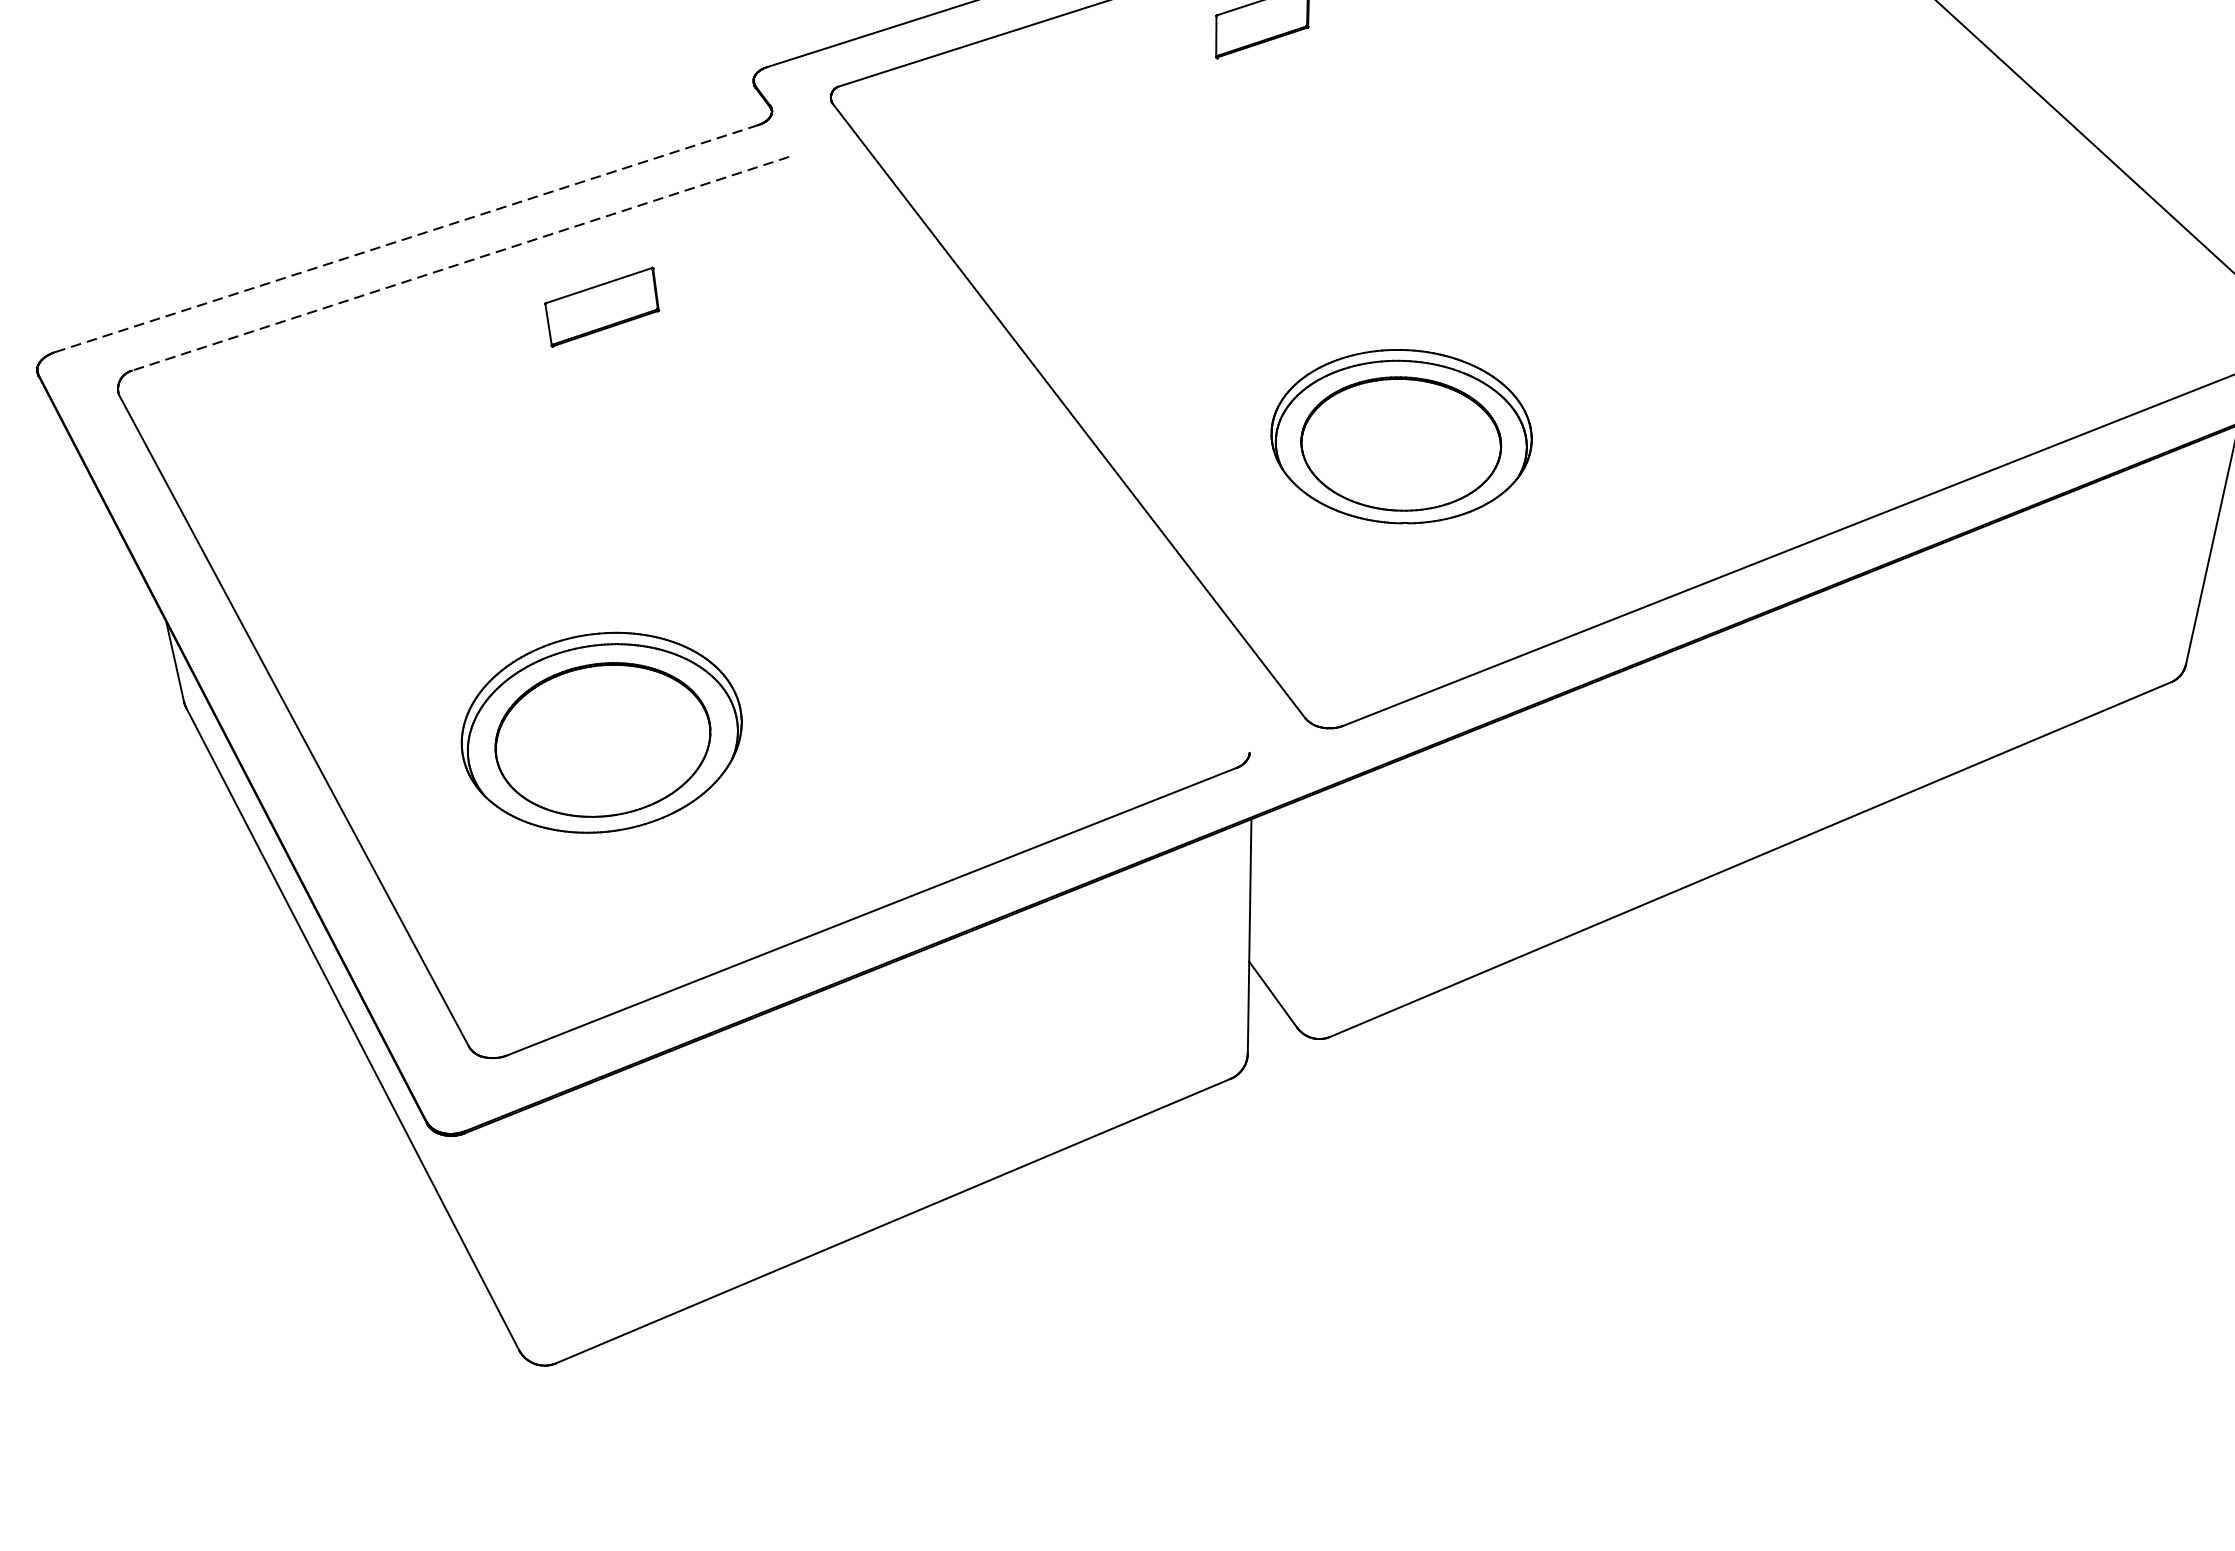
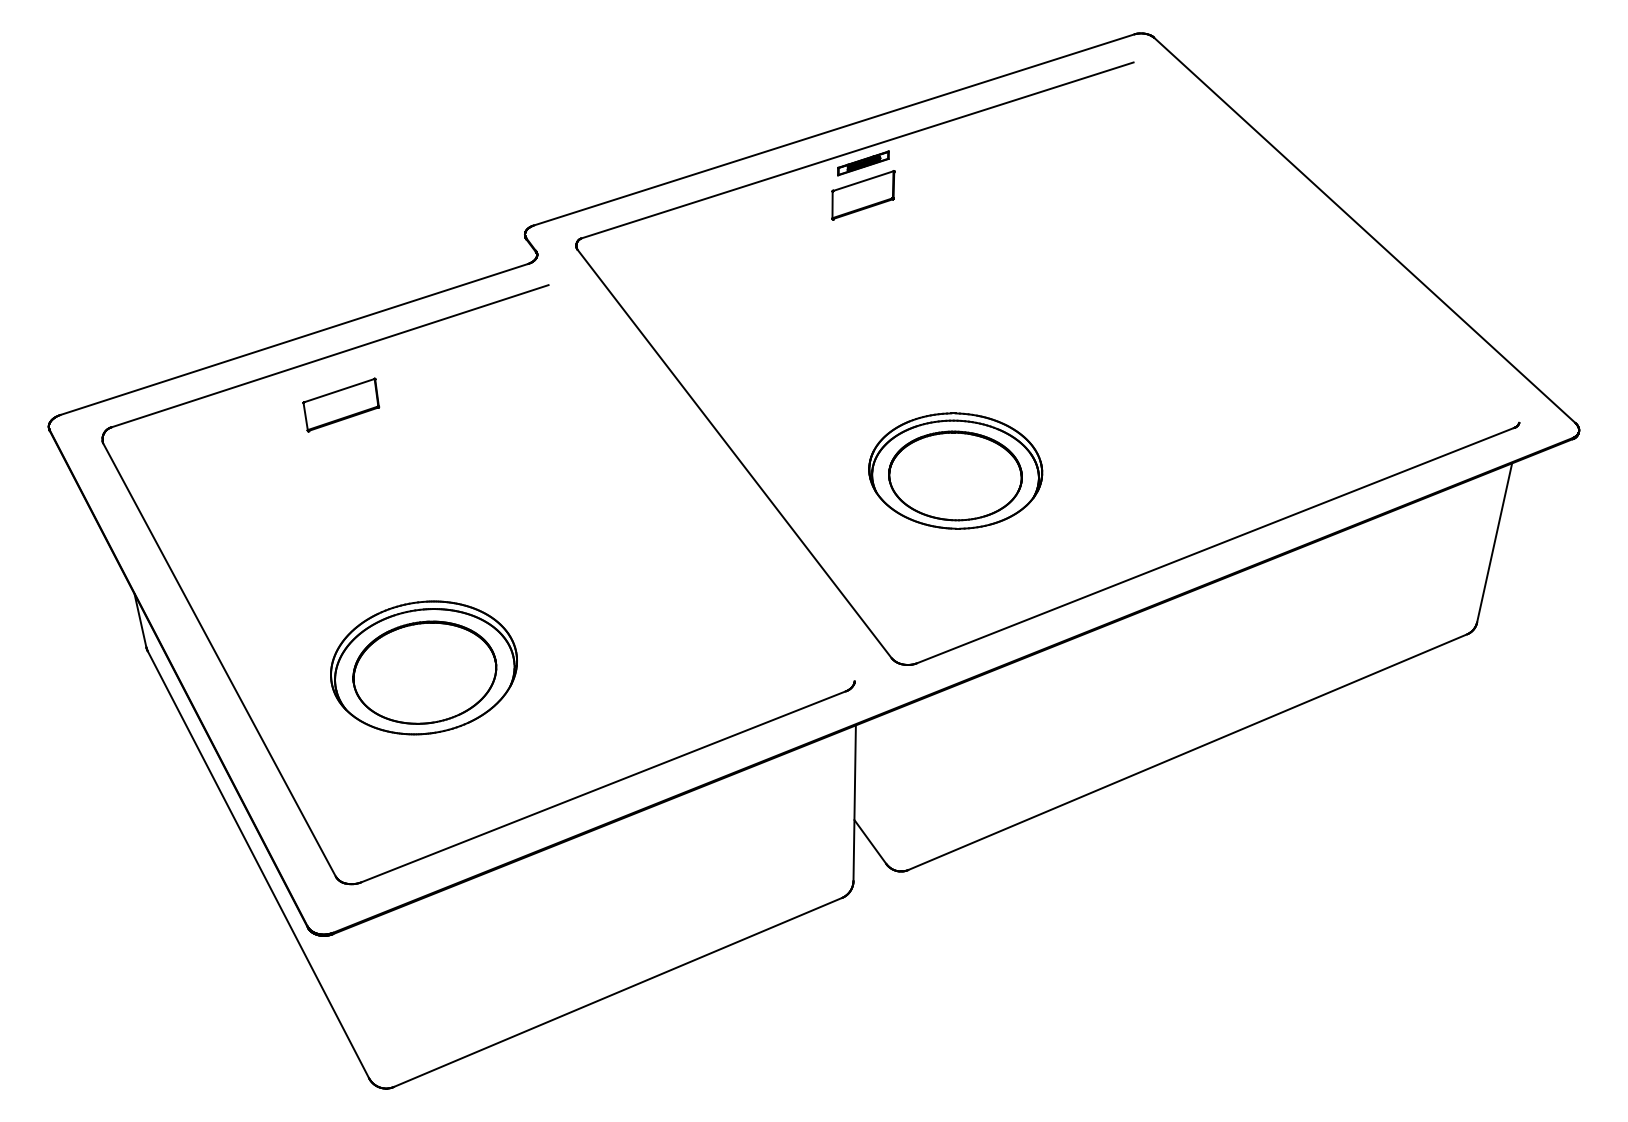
line: (406, 238) -> (294, 339), dashed -> solid
line: (461, 264) -> (330, 356), dashed -> solid
part: (602, 306) -> (341, 404), moved

